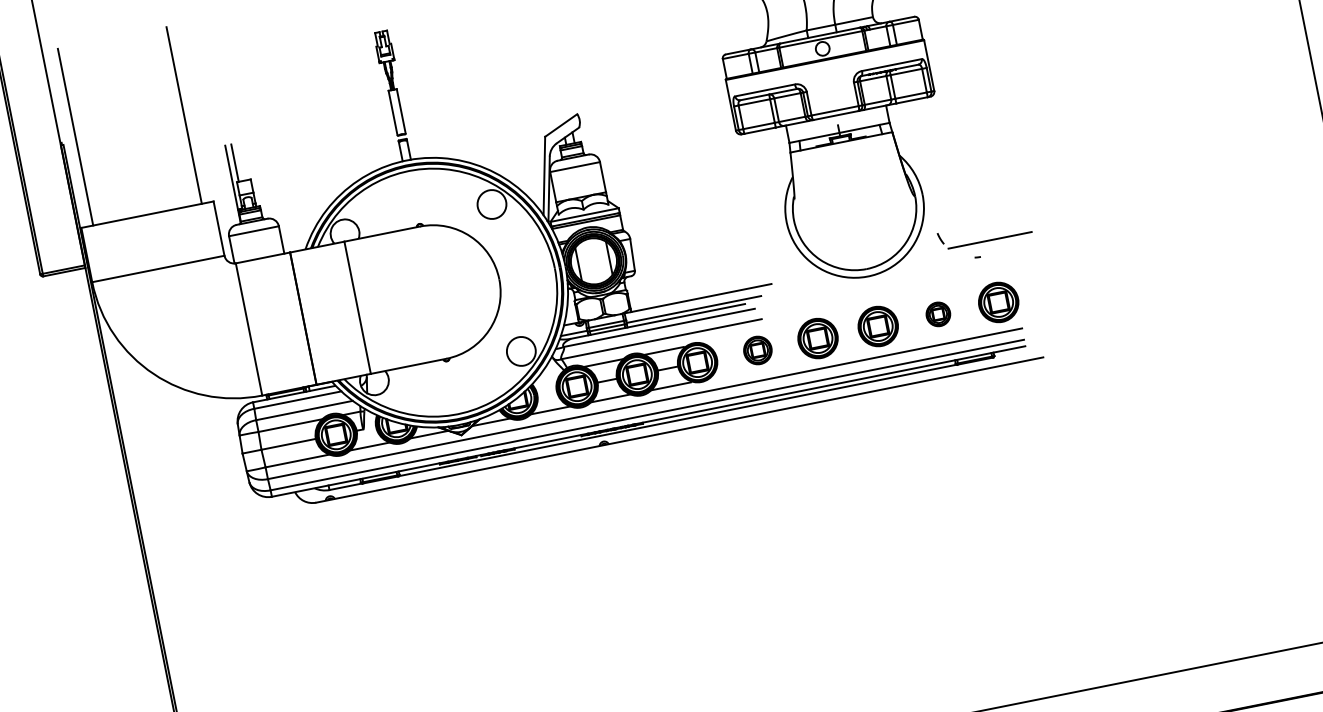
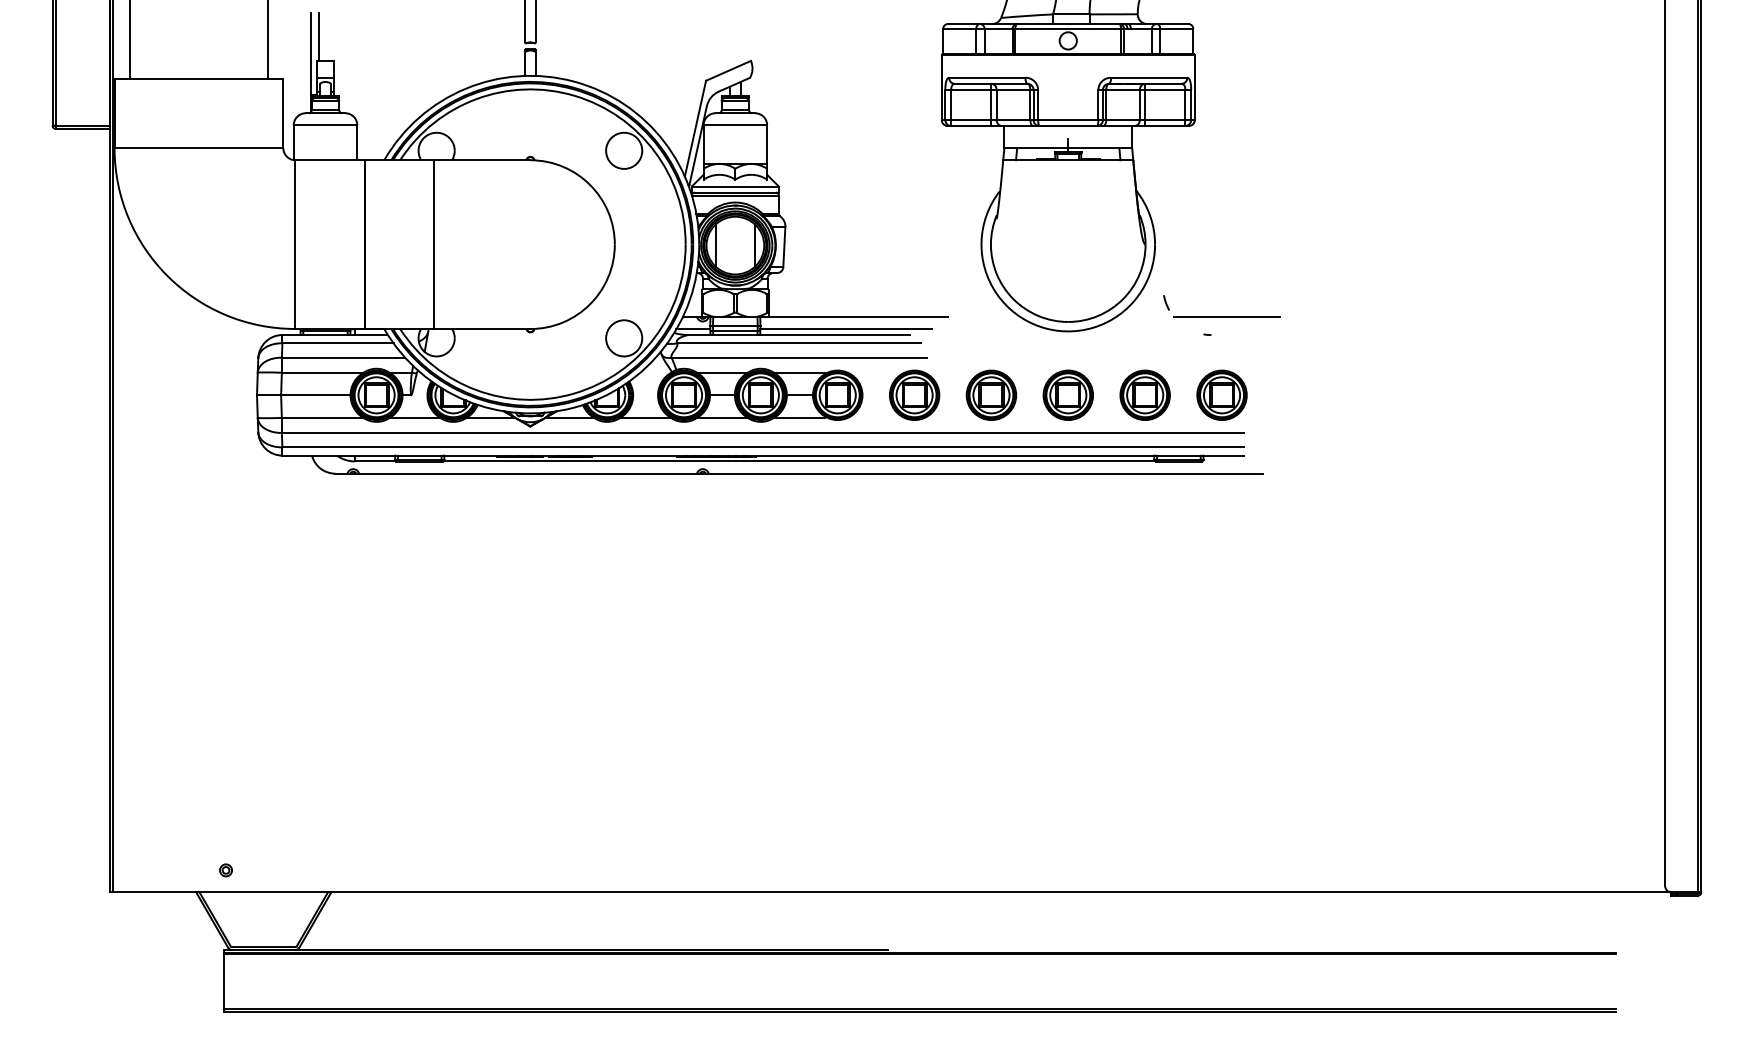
part: (937, 313) -> (1144, 394), size x1.67
part: (757, 349) -> (914, 394), size x1.43

